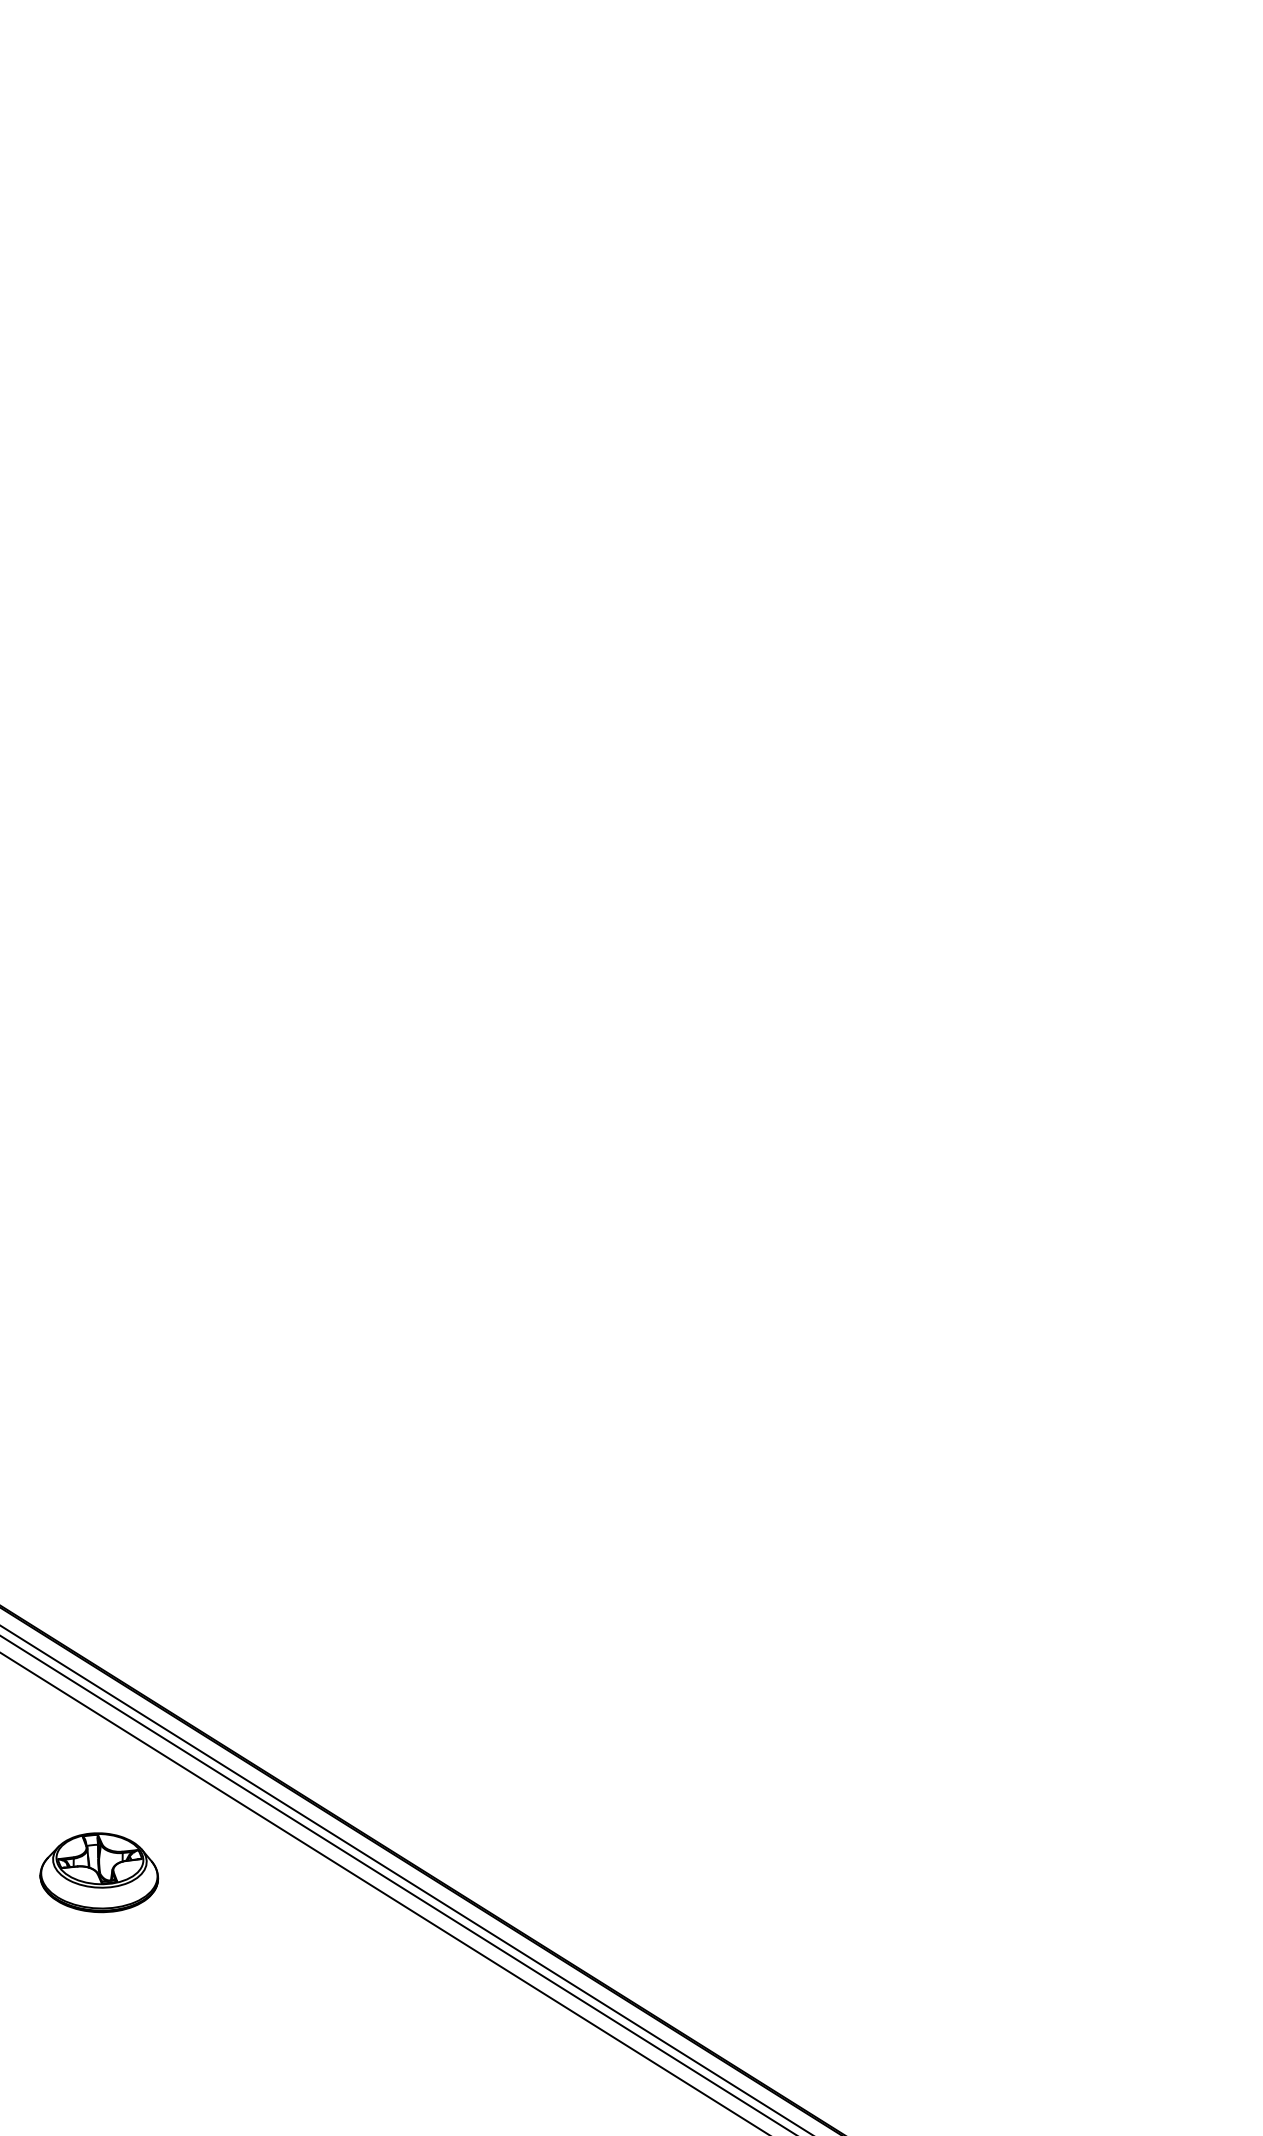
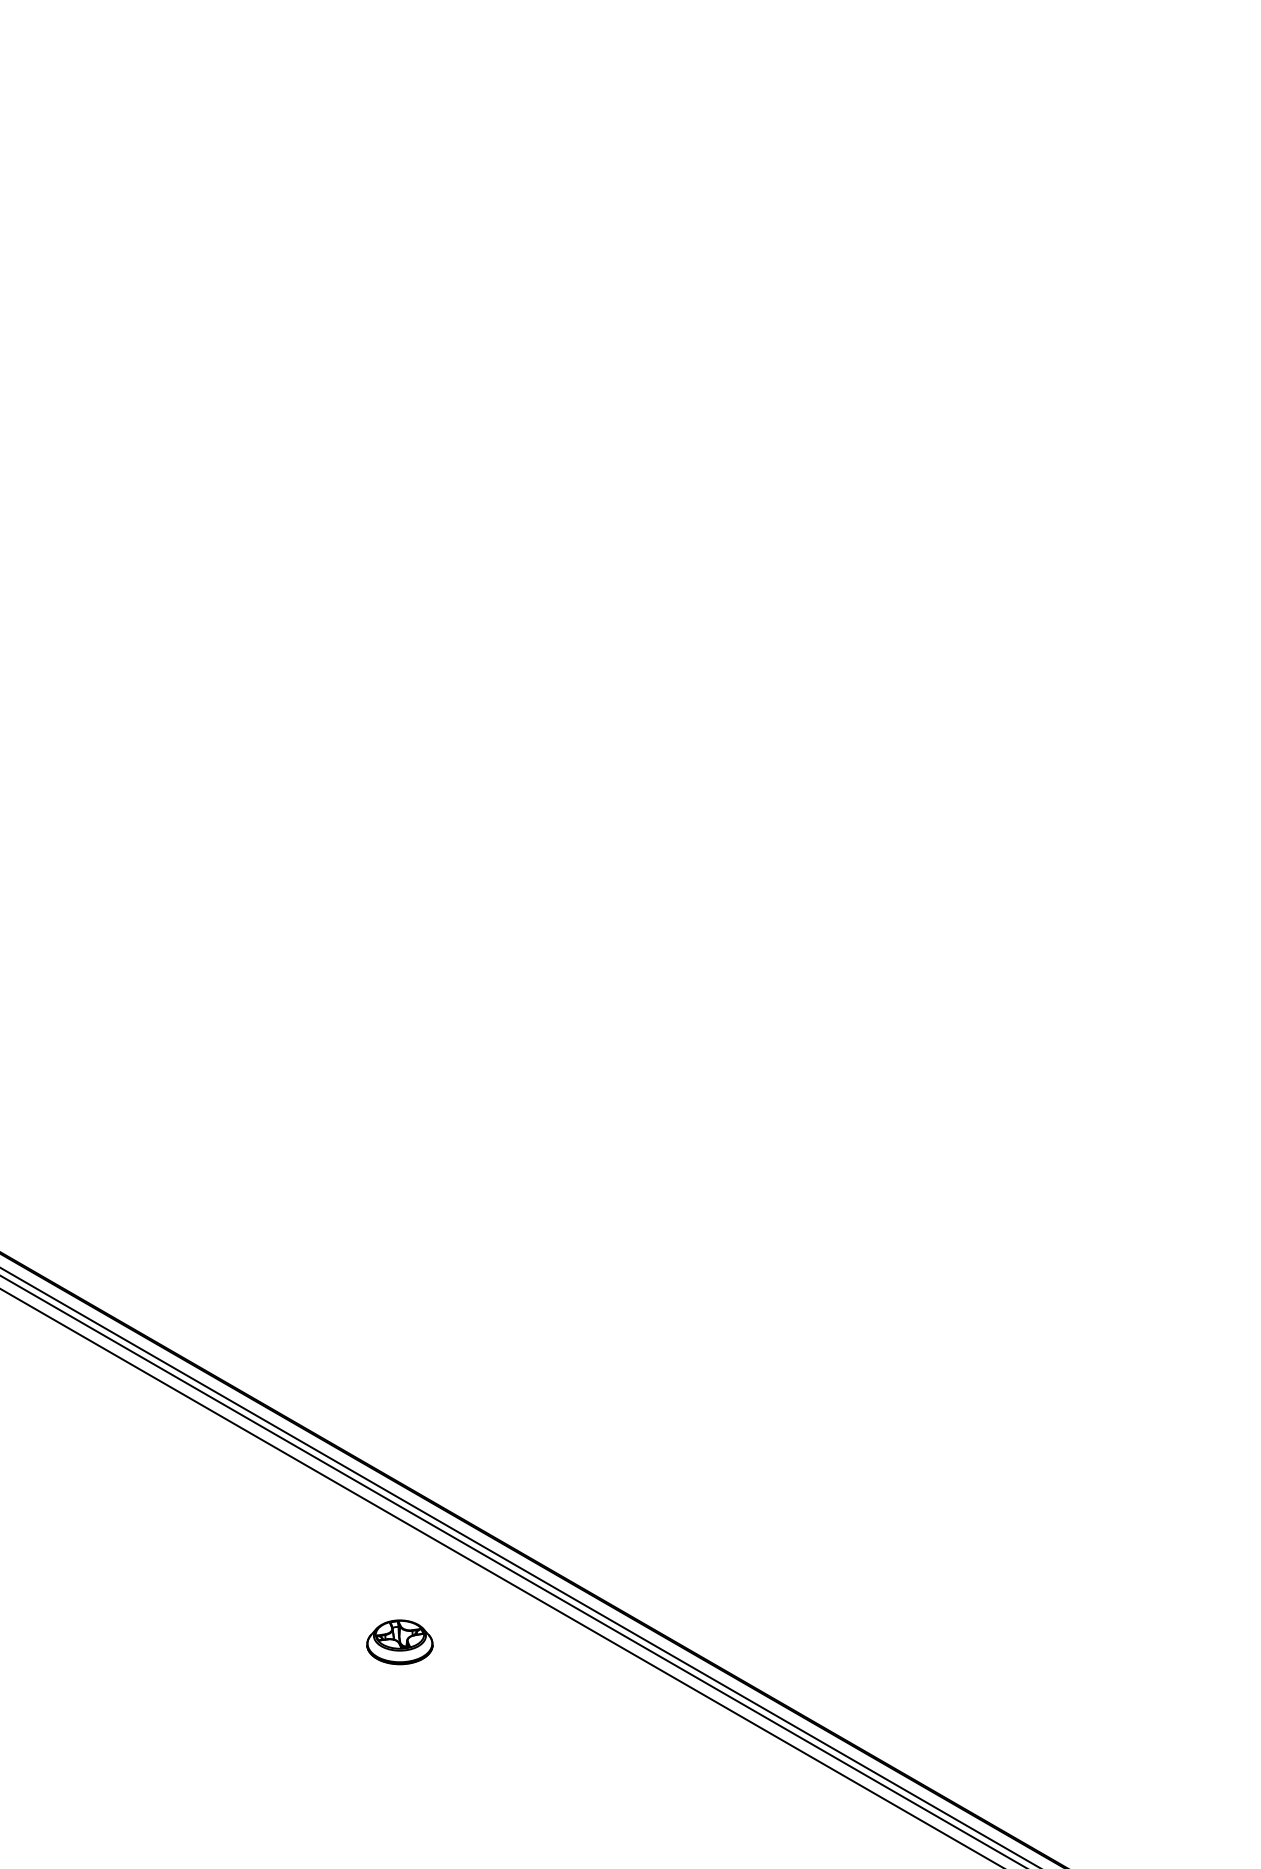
part: (98, 1872) -> (399, 1642), size x0.7

